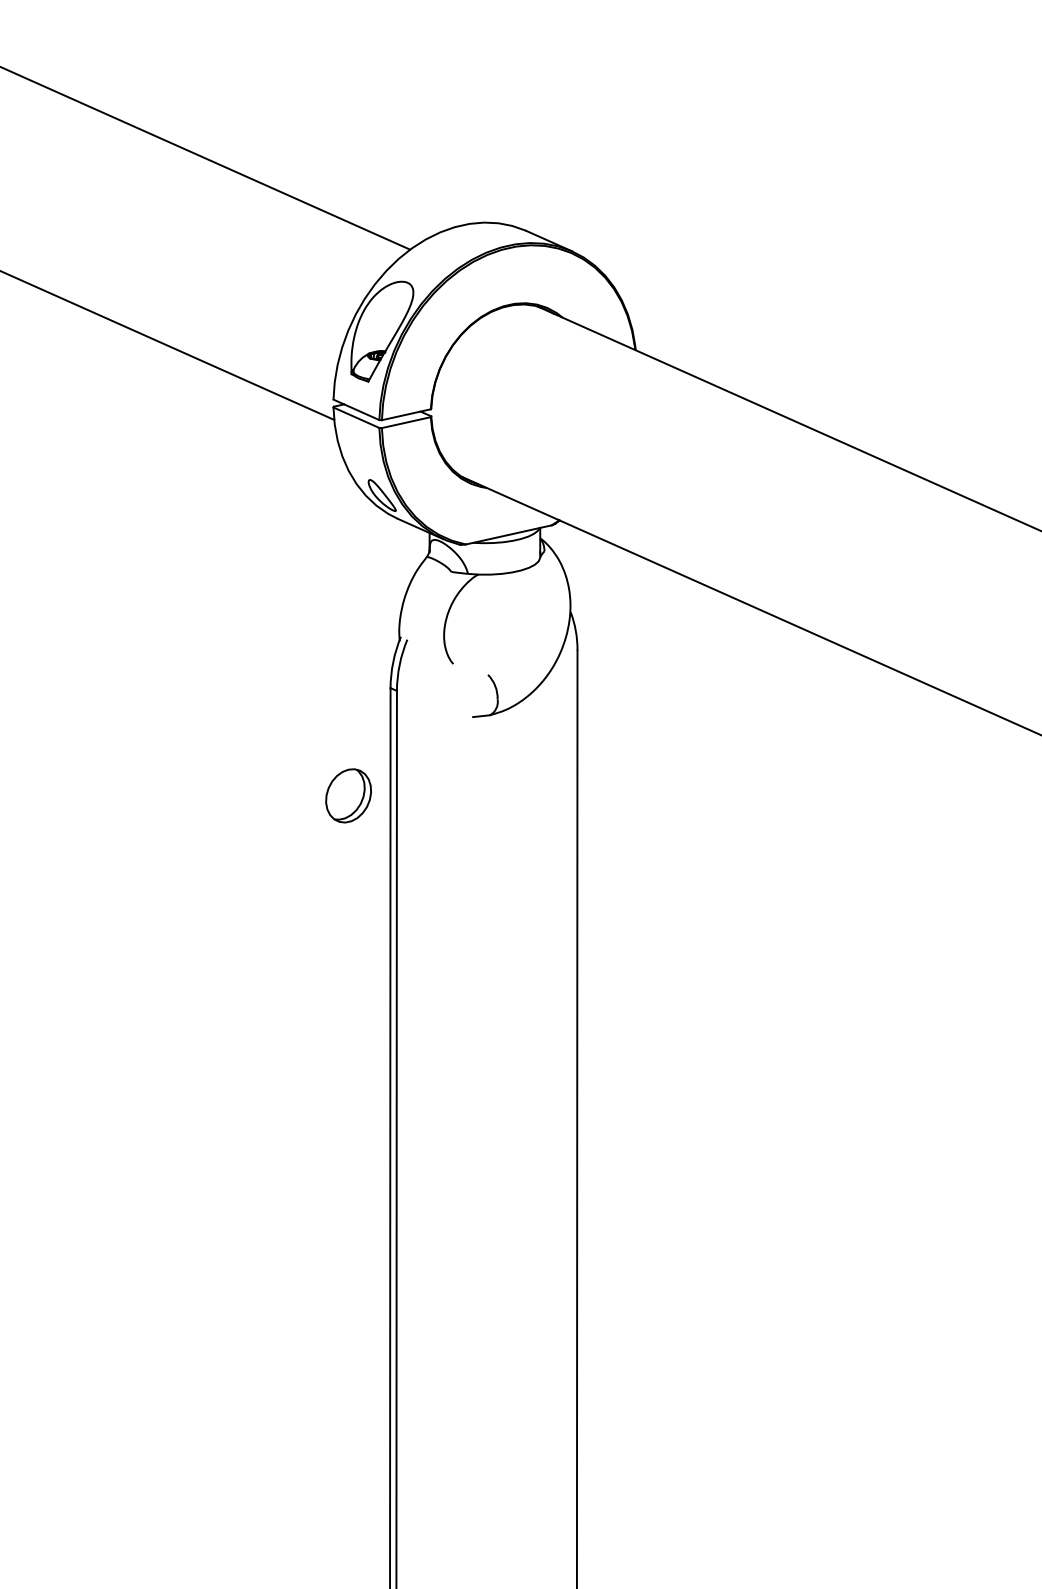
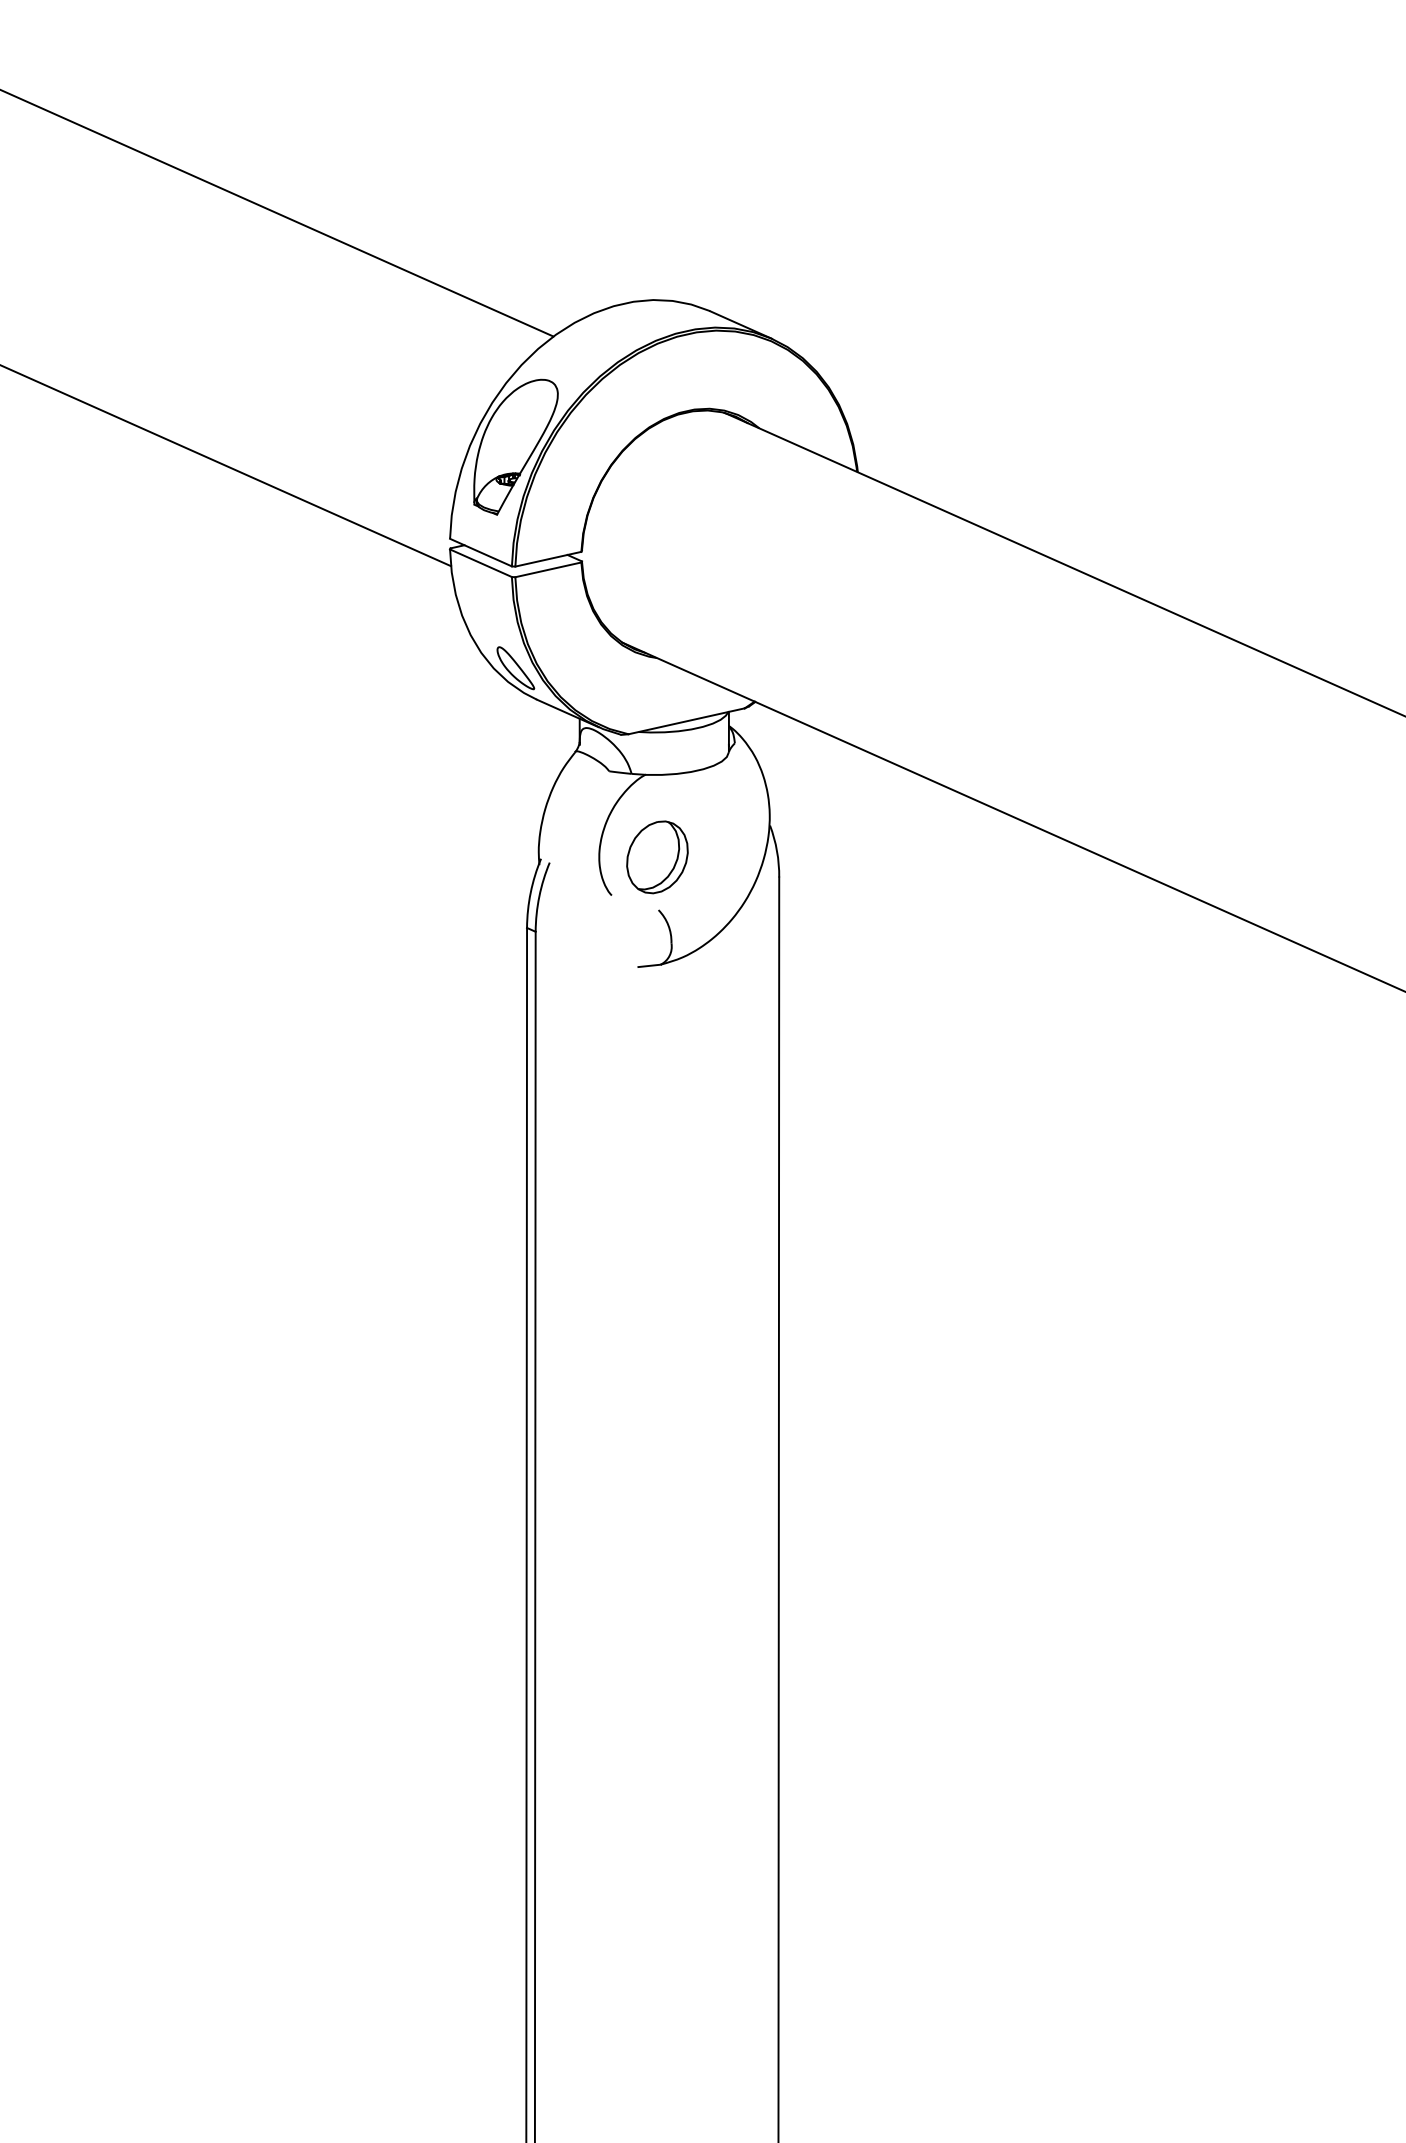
part: (348, 795) -> (657, 857), moved

